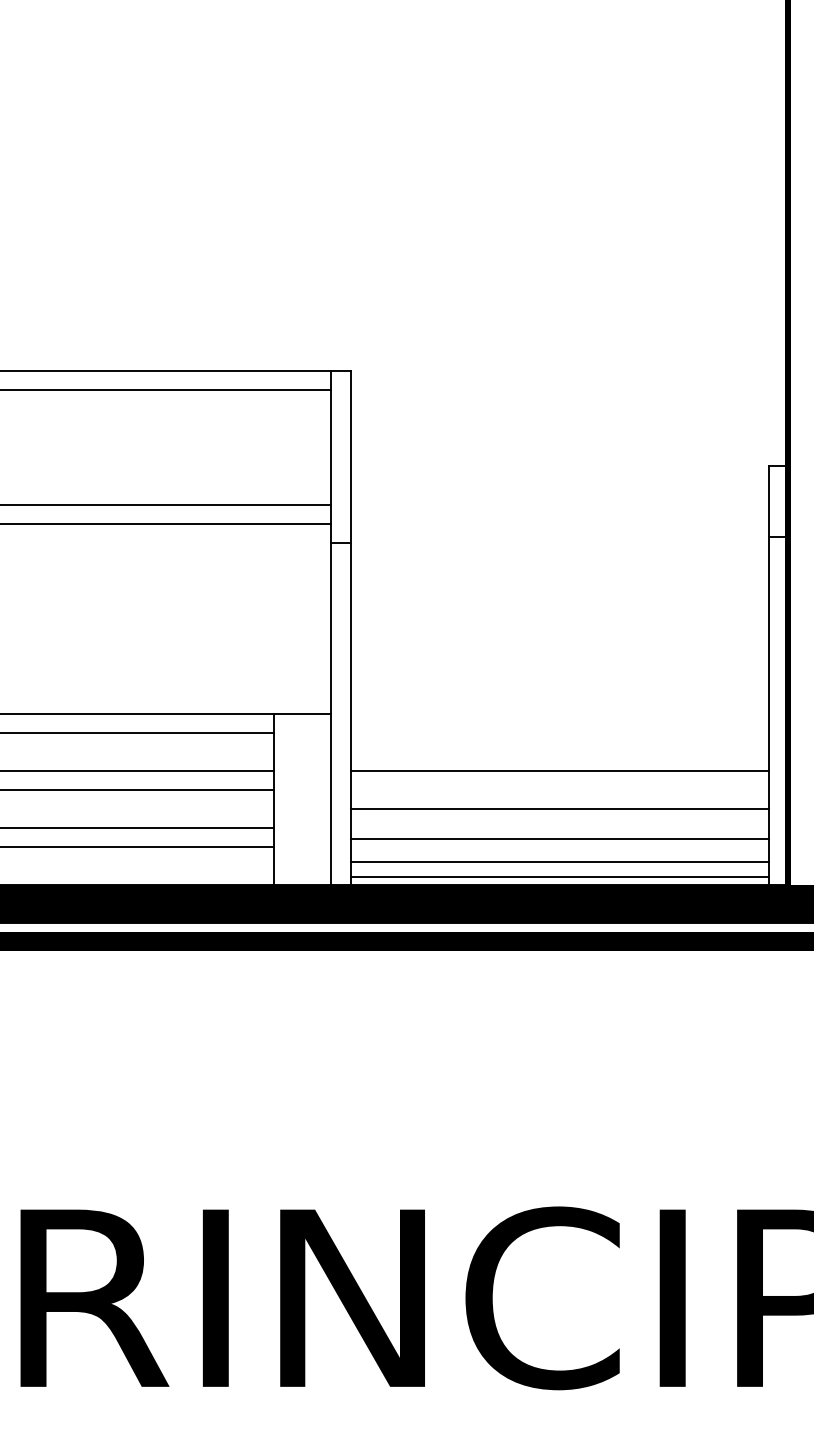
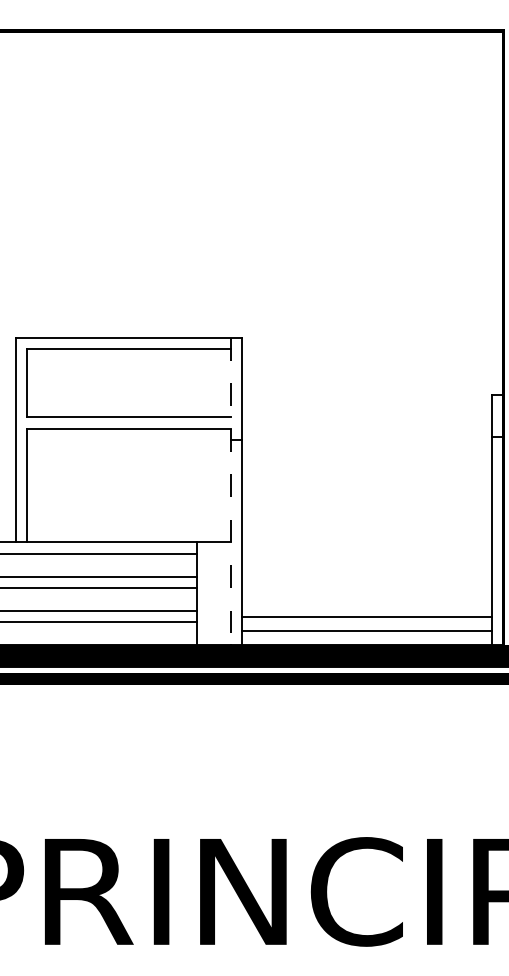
line: (331, 628) -> (230, 491), solid -> dashed
line: (560, 770) -> (367, 576), removed
line: (560, 809) -> (367, 599), removed
line: (560, 877) -> (367, 640), removed

